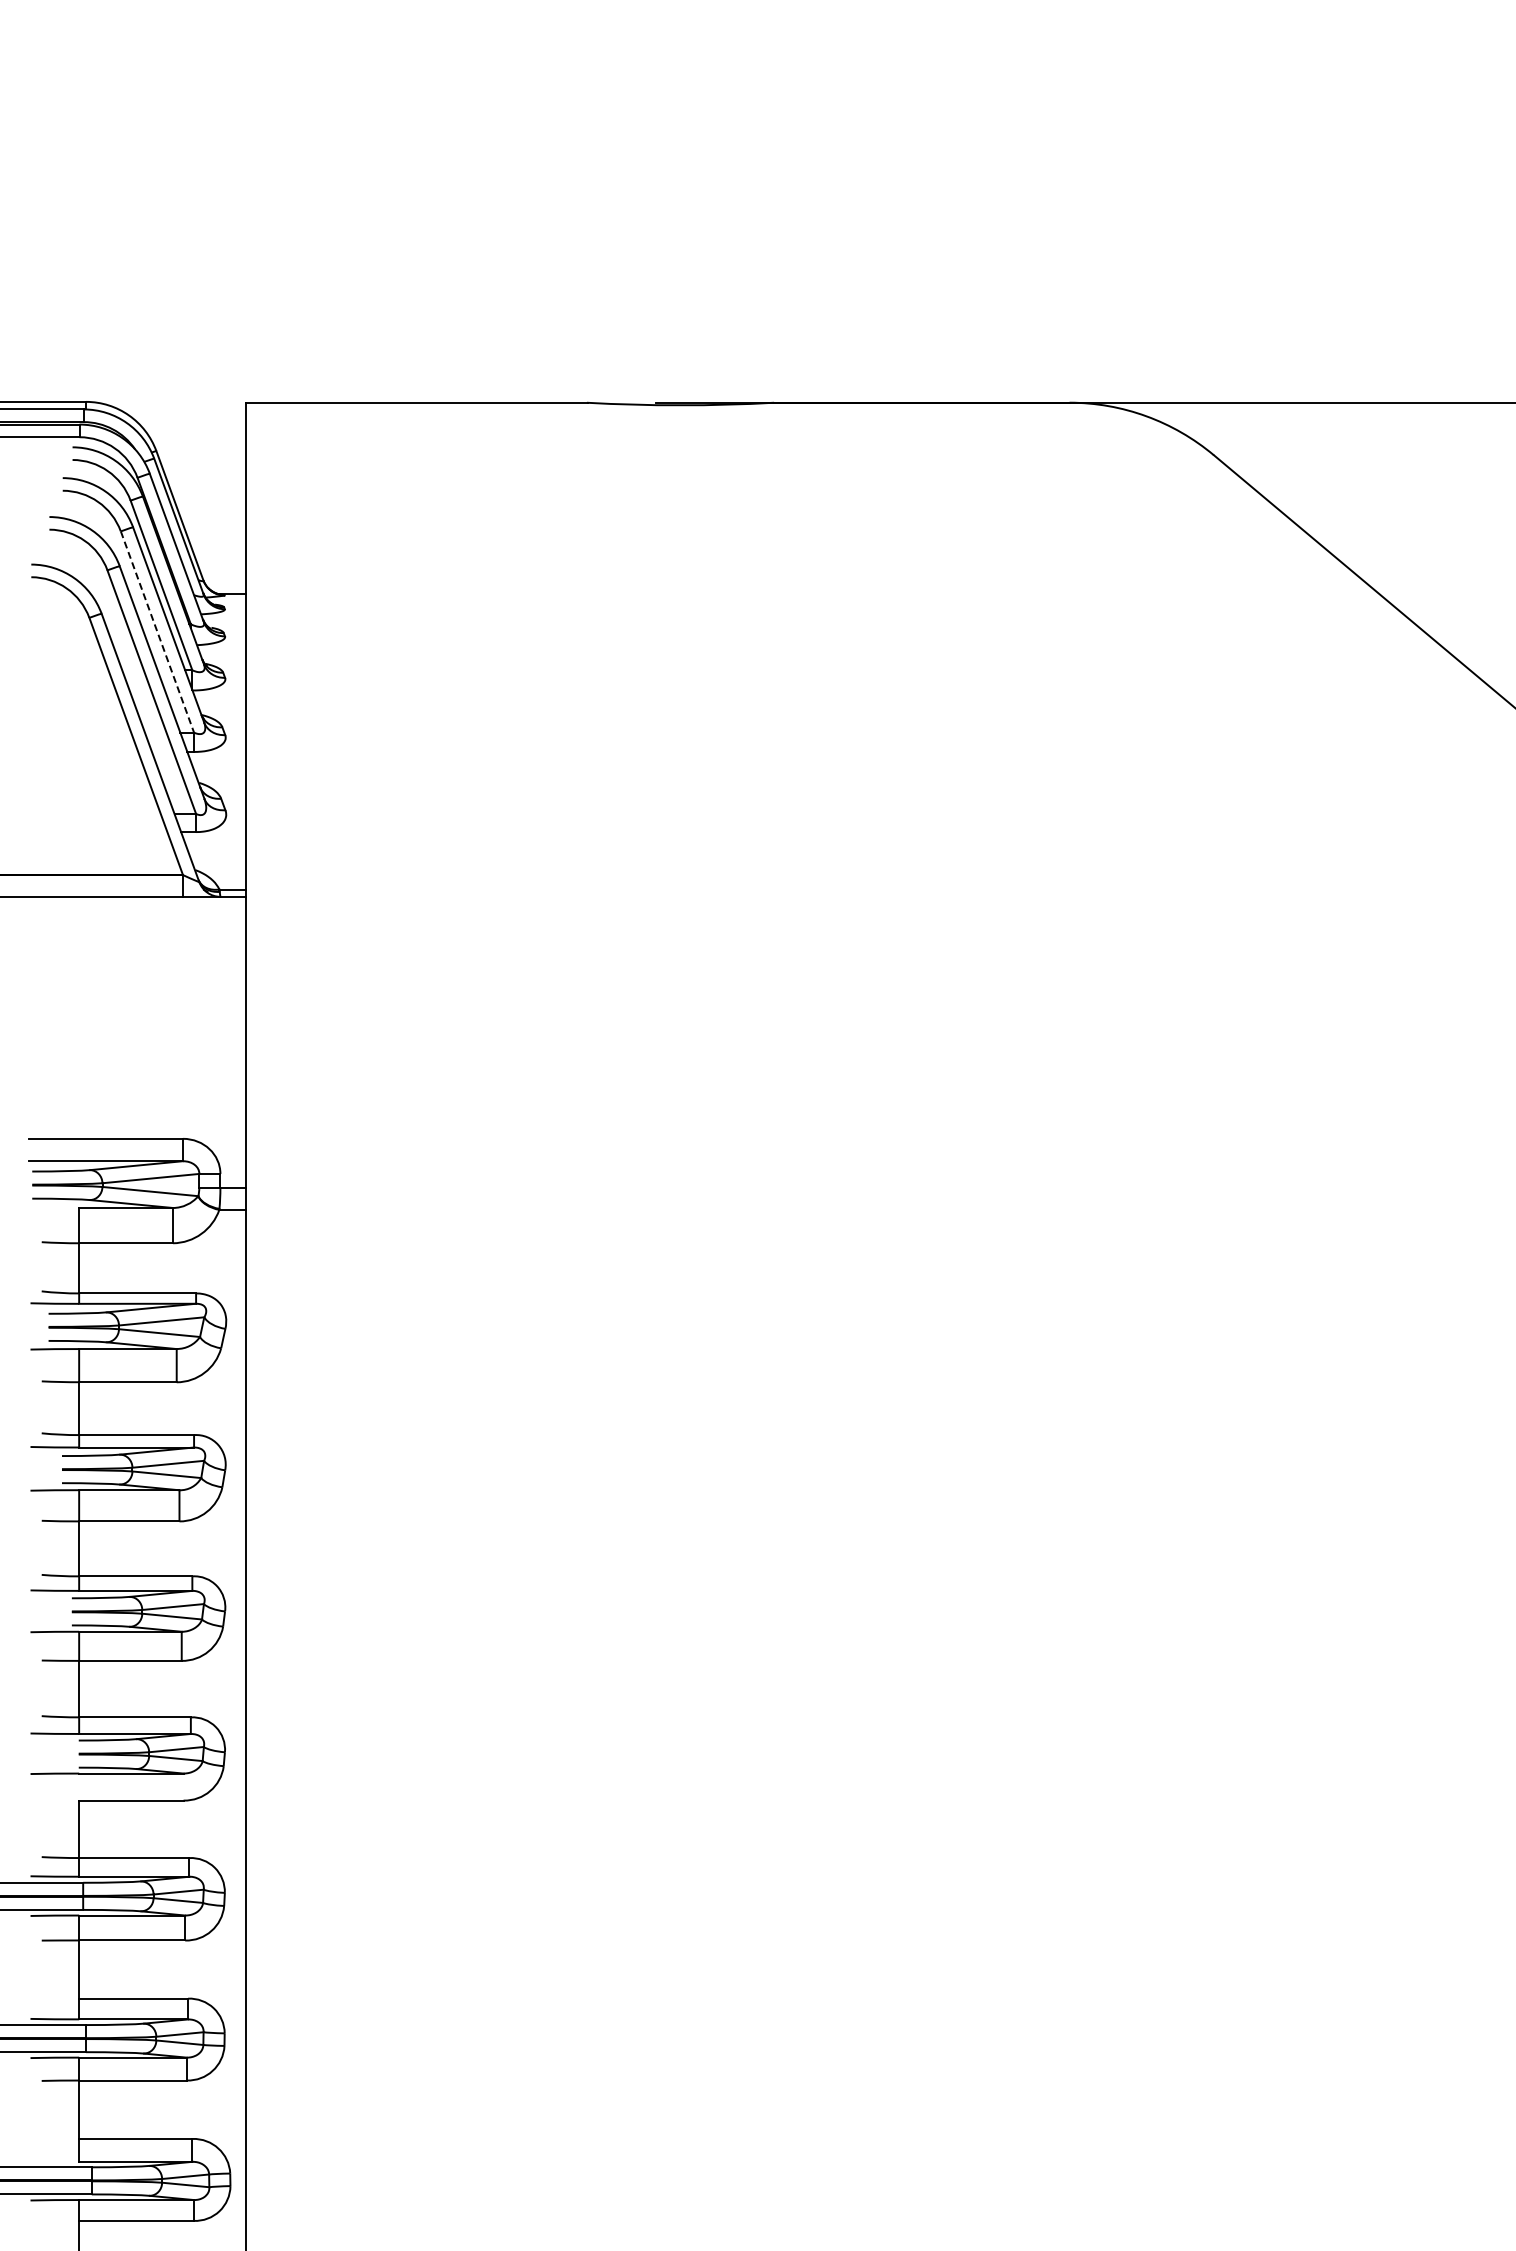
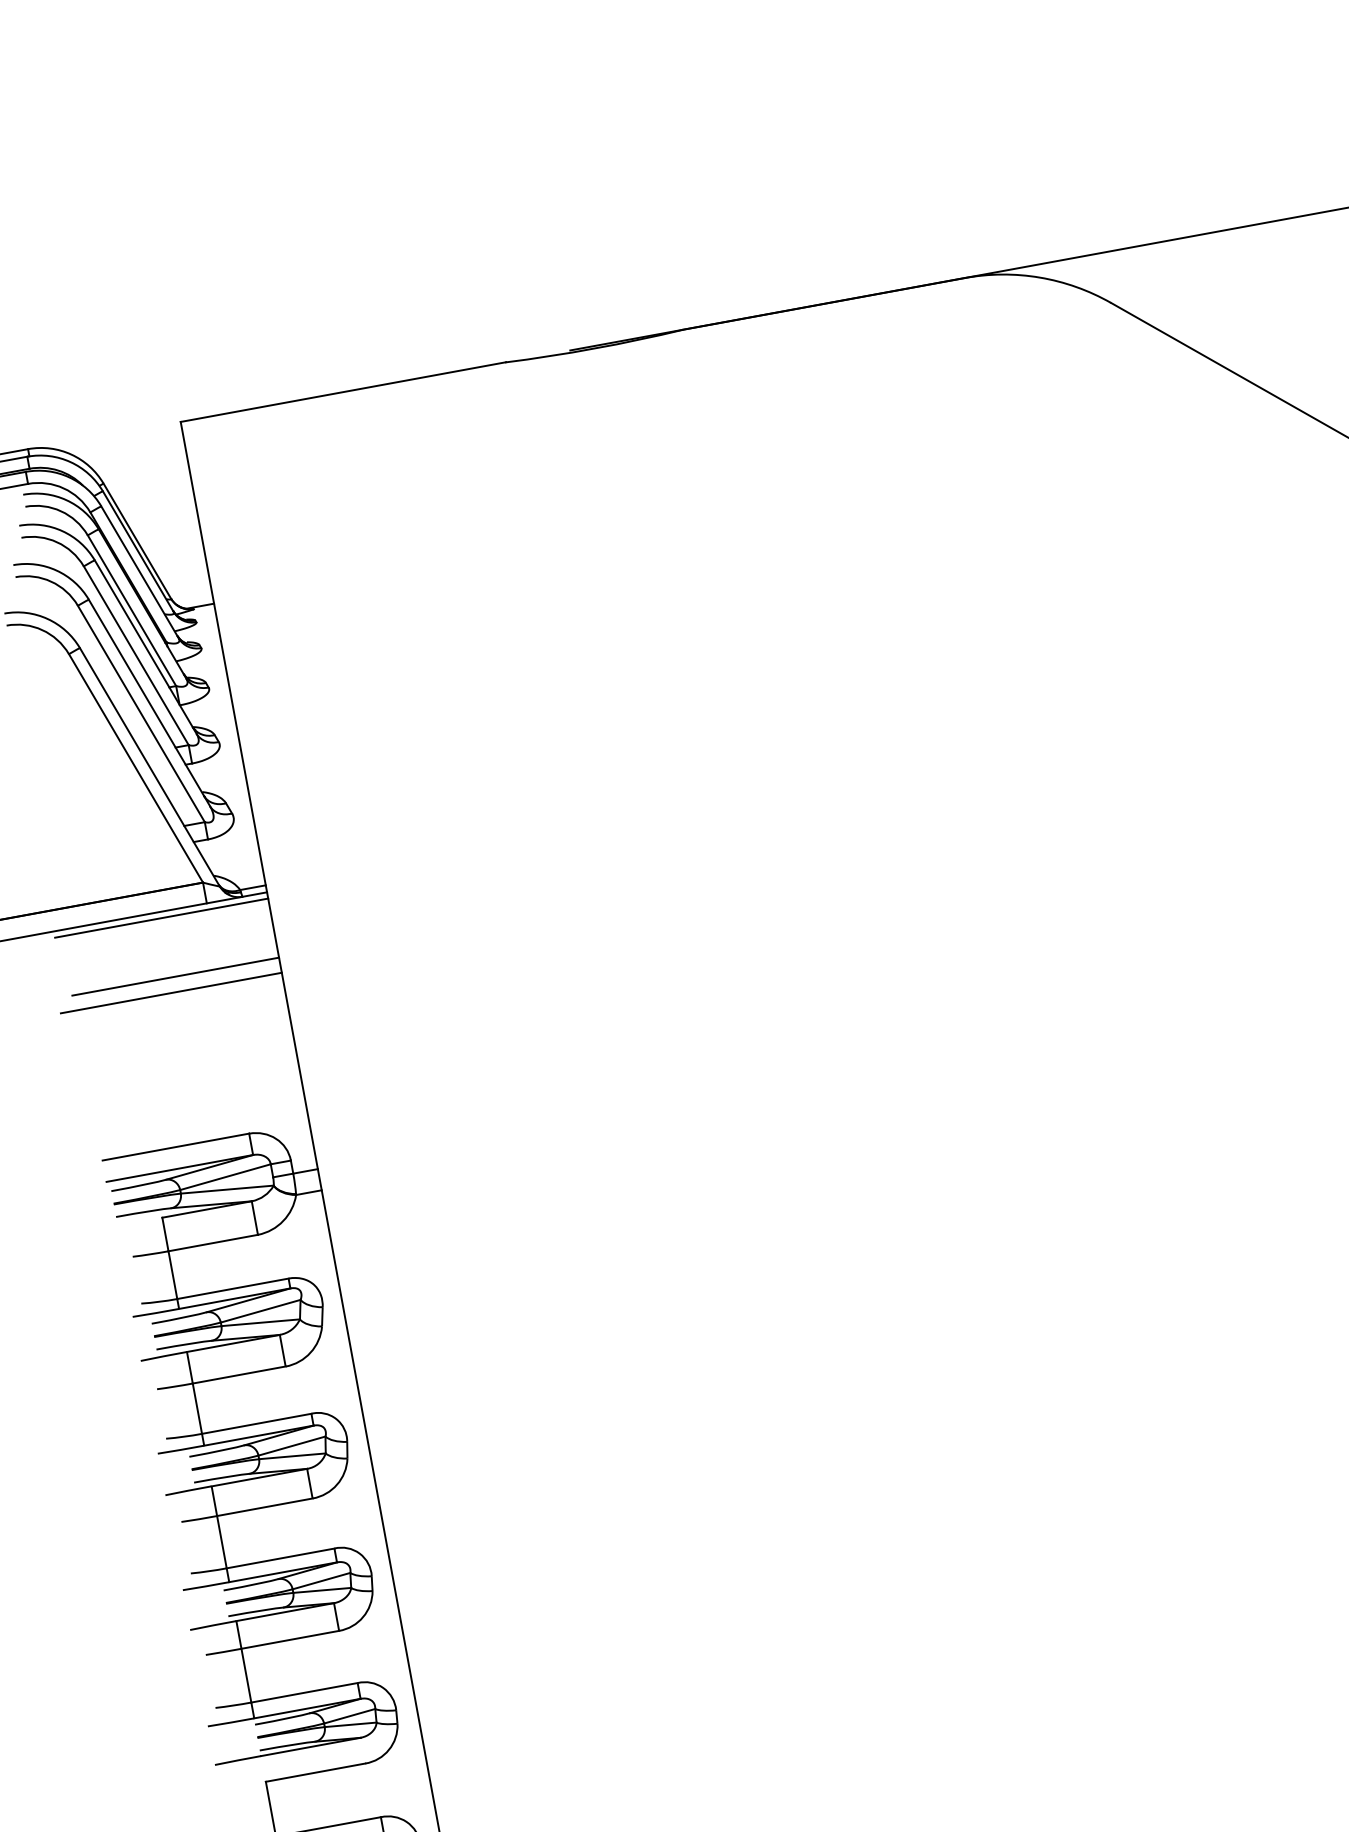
line: (157, 632) -> (136, 656), dashed -> solid
line: (134, 903) -> (161, 918), added
line: (137, 965) -> (175, 976), added
line: (130, 981) -> (171, 993), added

